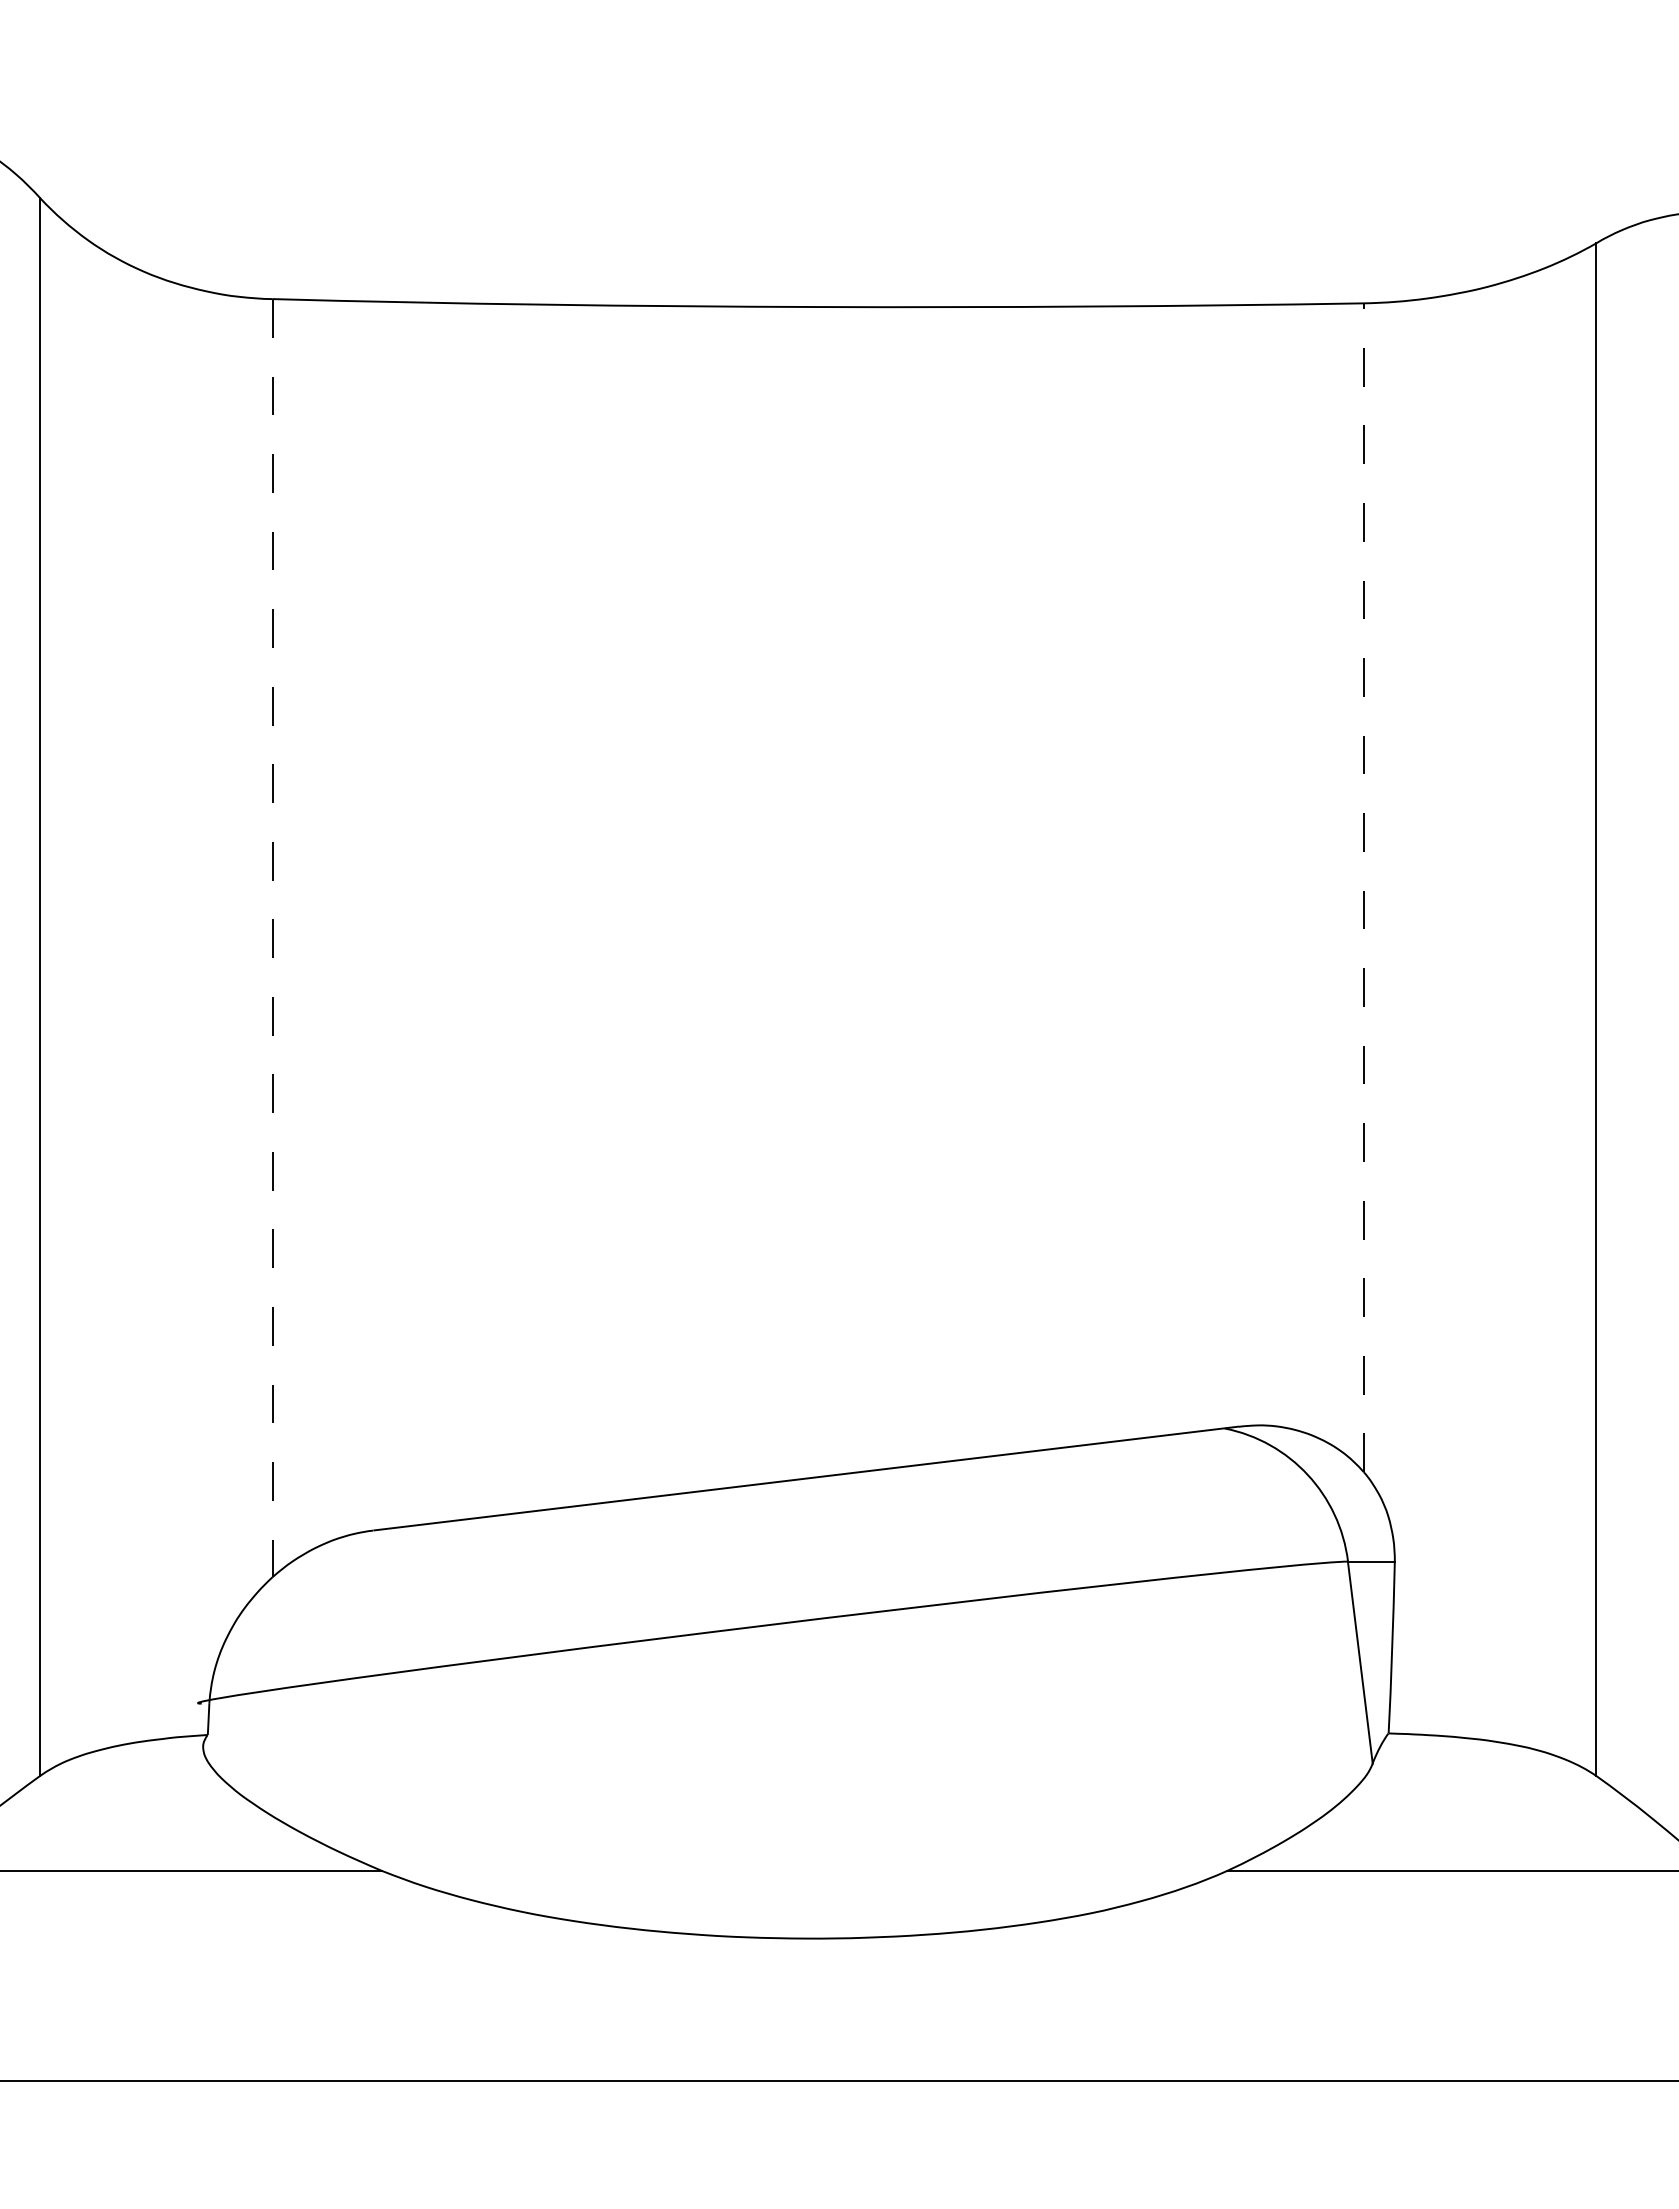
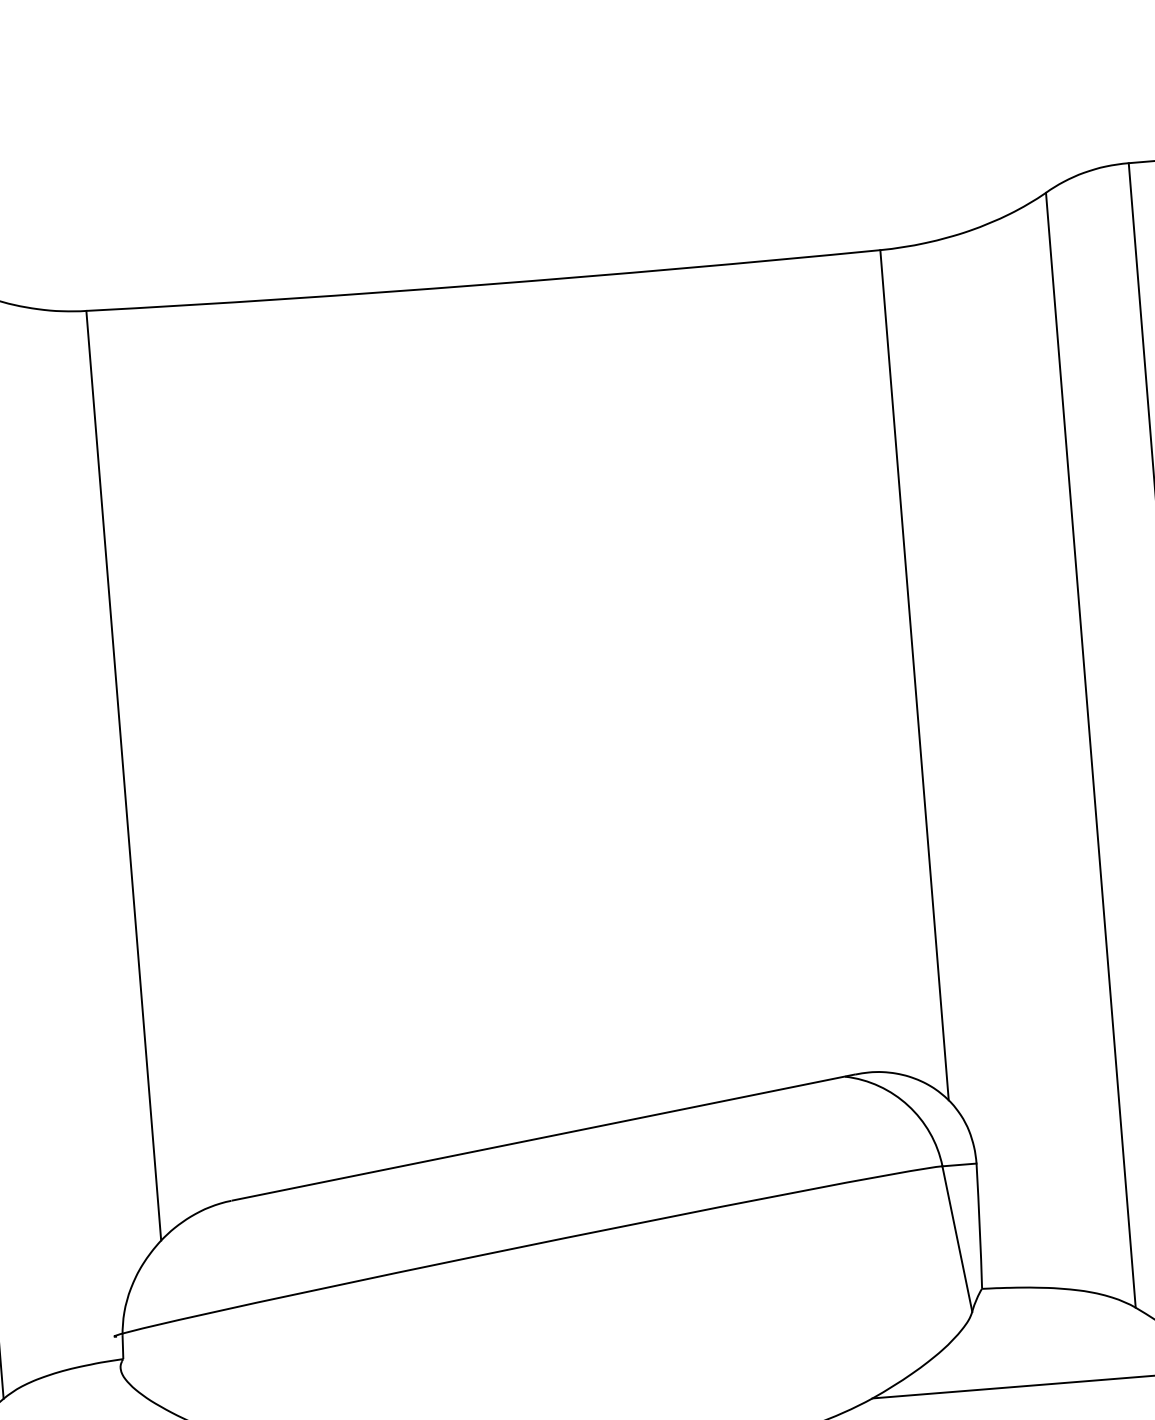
line: (1363, 887) -> (914, 675), dashed -> solid
line: (272, 938) -> (123, 775), dashed -> solid

